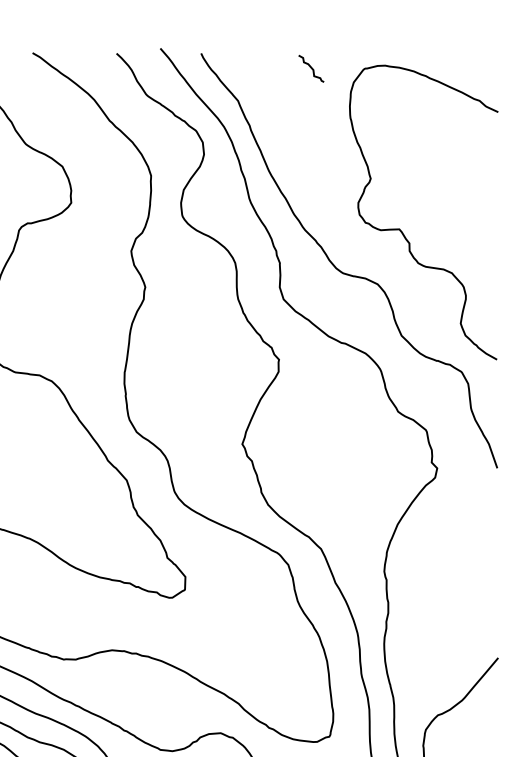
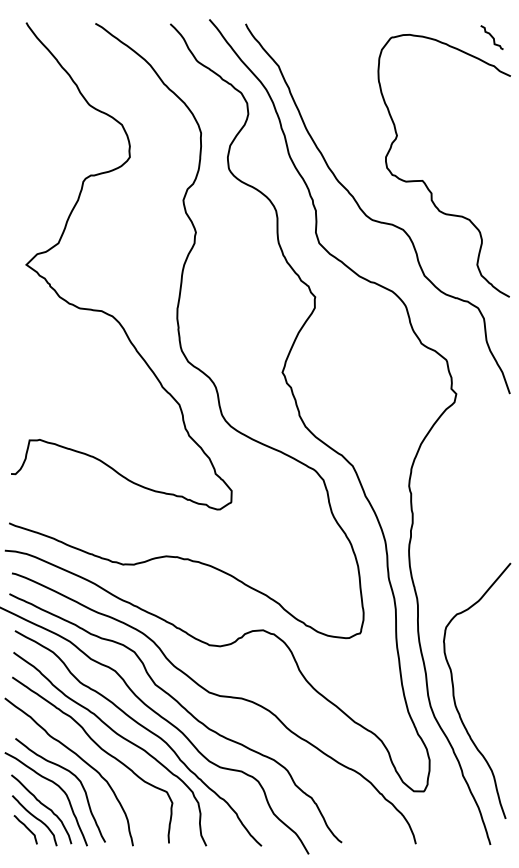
curve: (310, 68) -> (491, 37), moved

